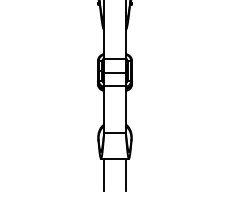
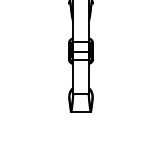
line: (104, 174) -> (73, 122), removed
line: (125, 174) -> (88, 122), removed

